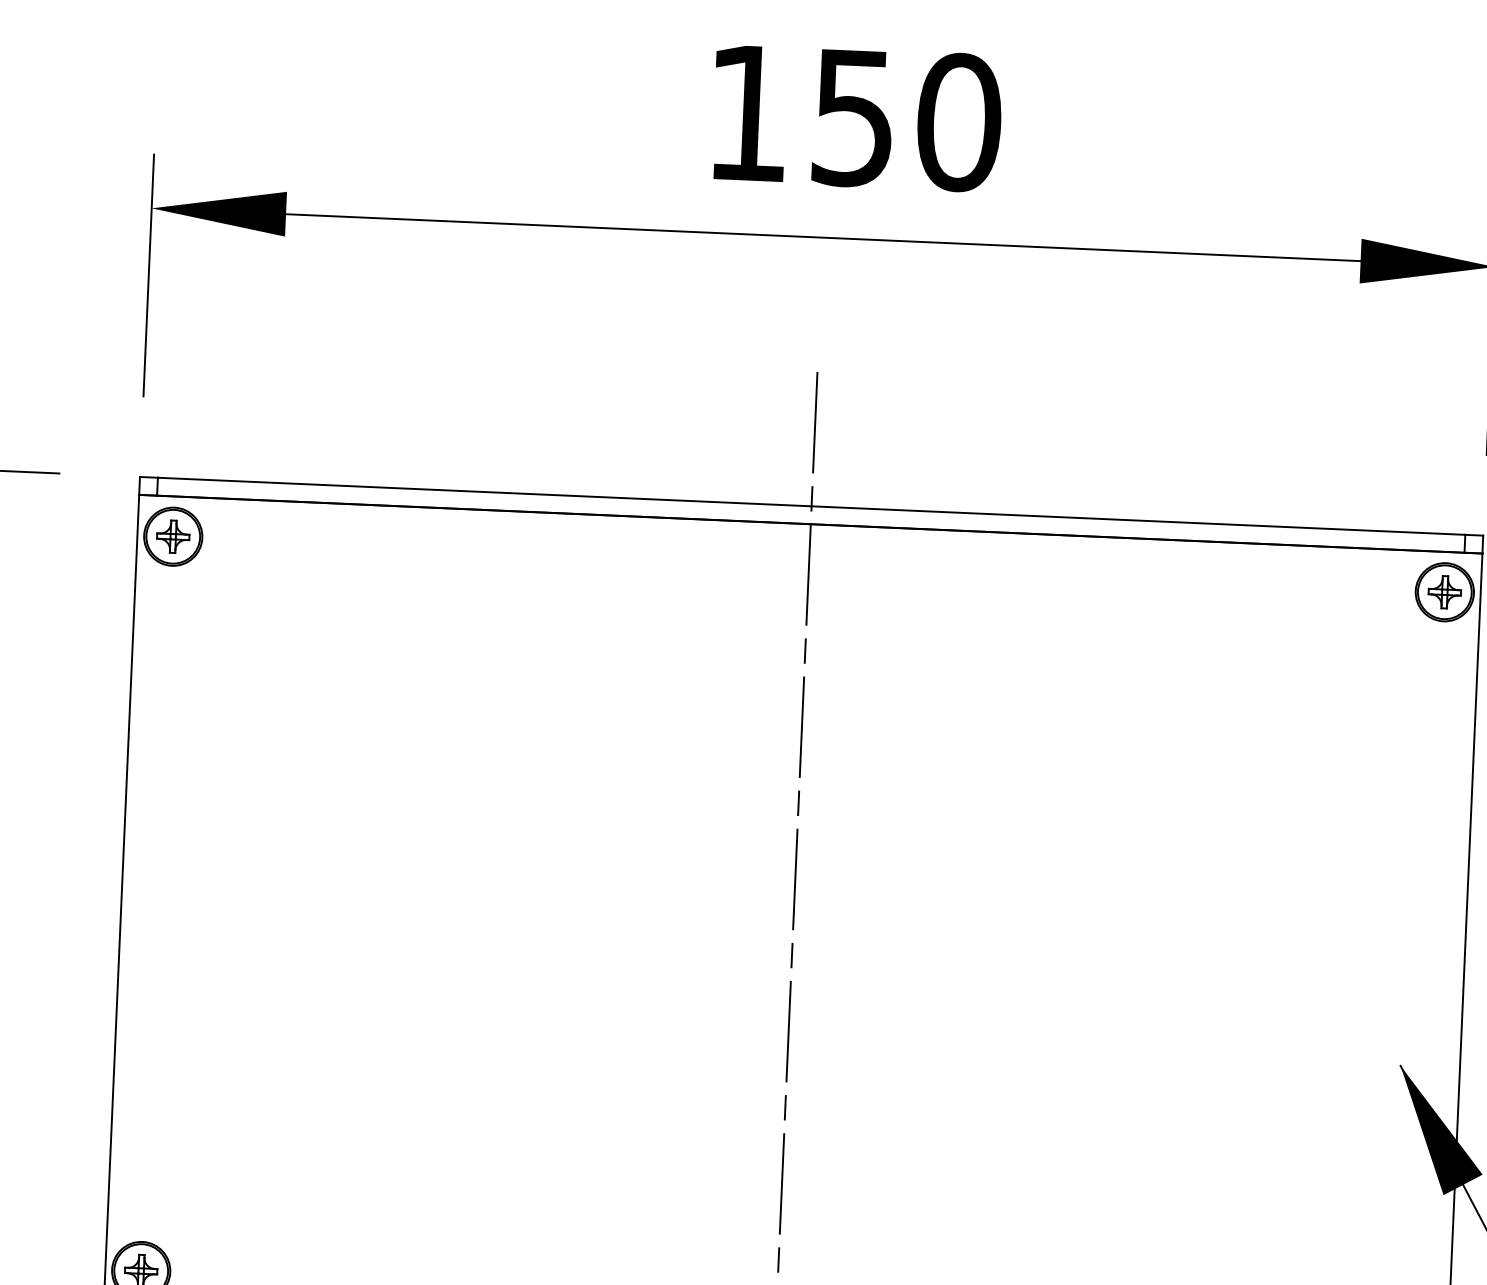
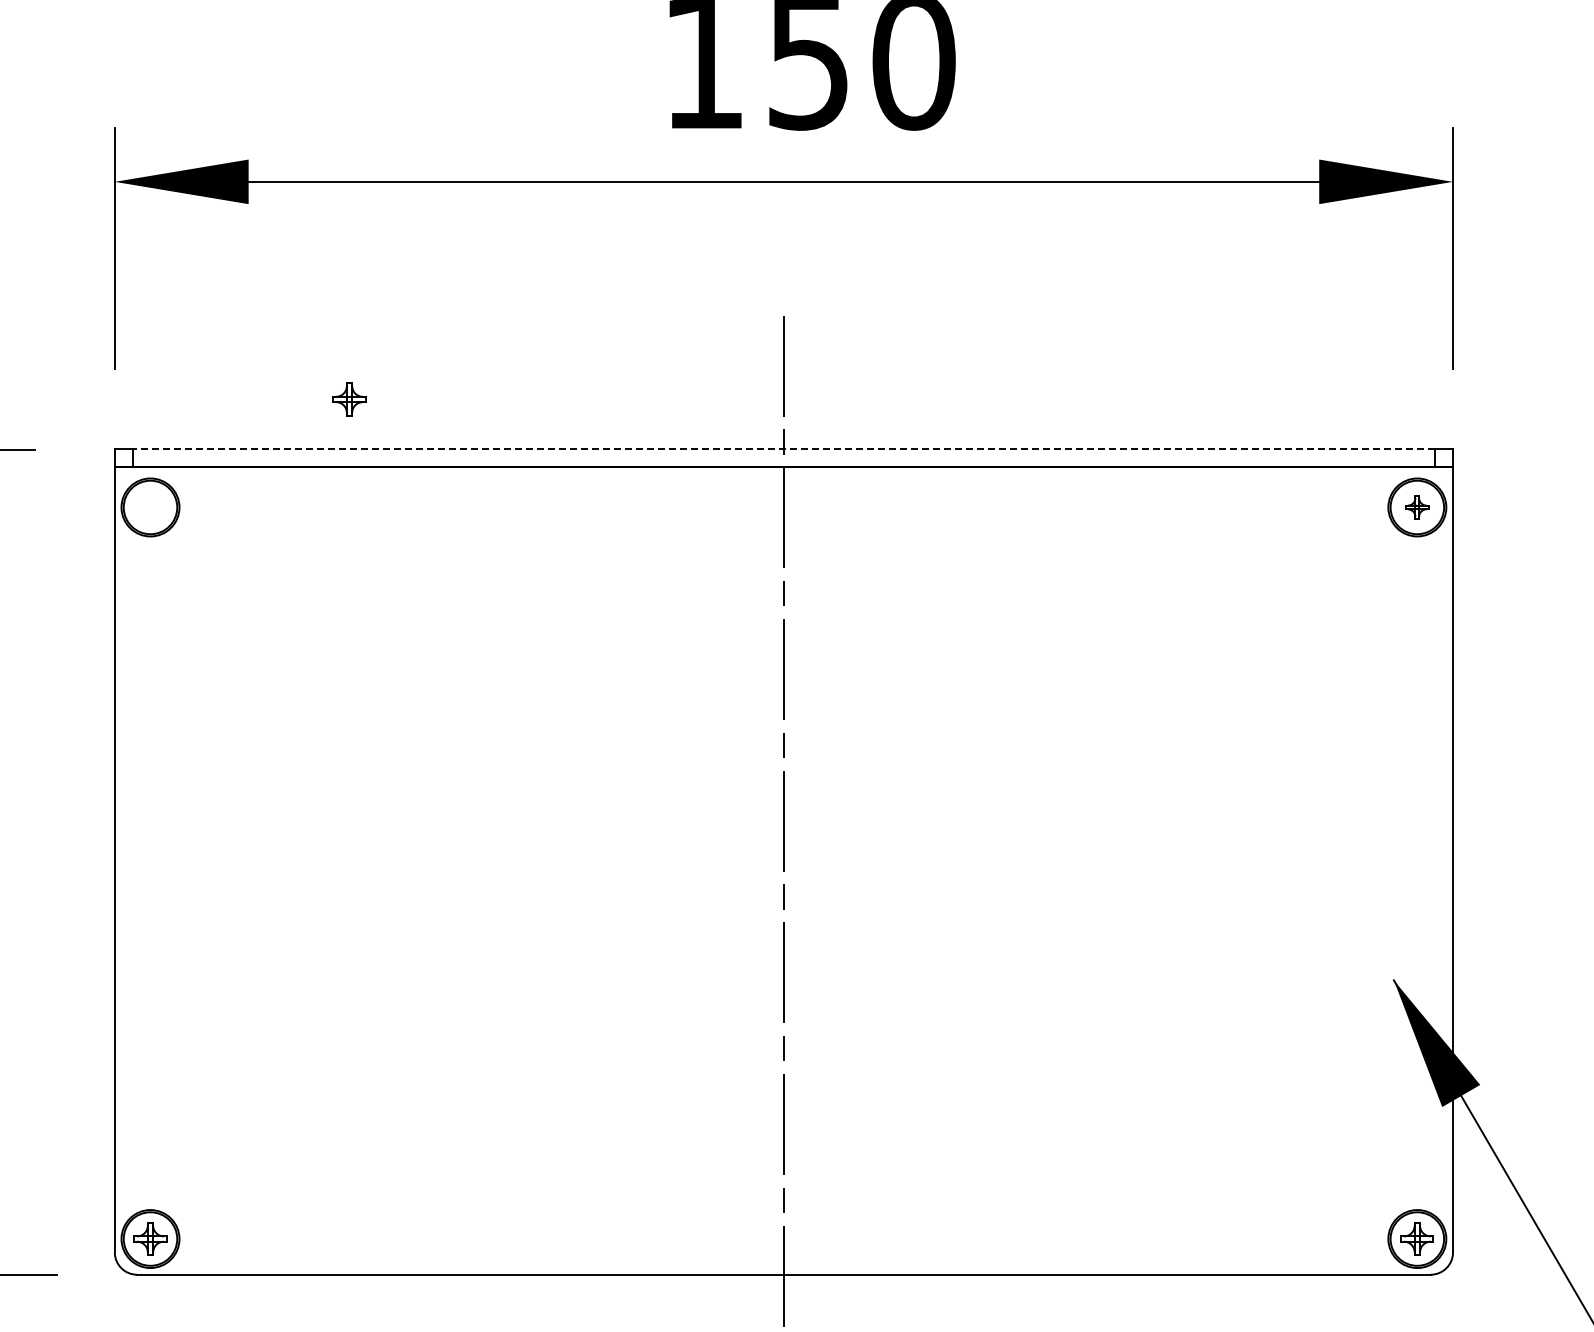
line: (811, 506) -> (783, 449), solid -> dashed
part: (173, 536) -> (349, 399), moved
part: (1443, 592) -> (1416, 507), size x0.7

